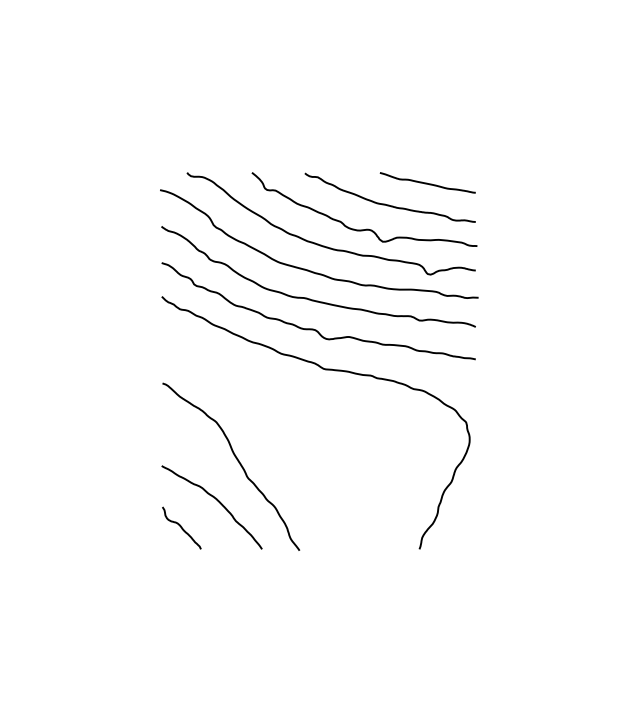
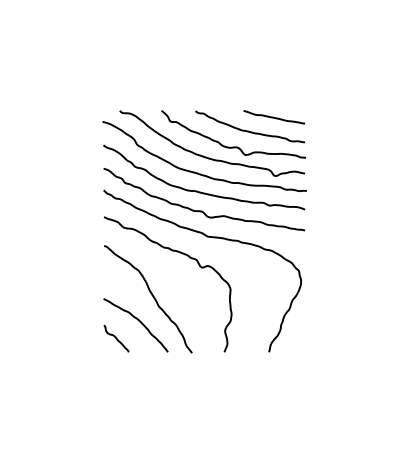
curve: (280, 395) -> (179, 253), added

